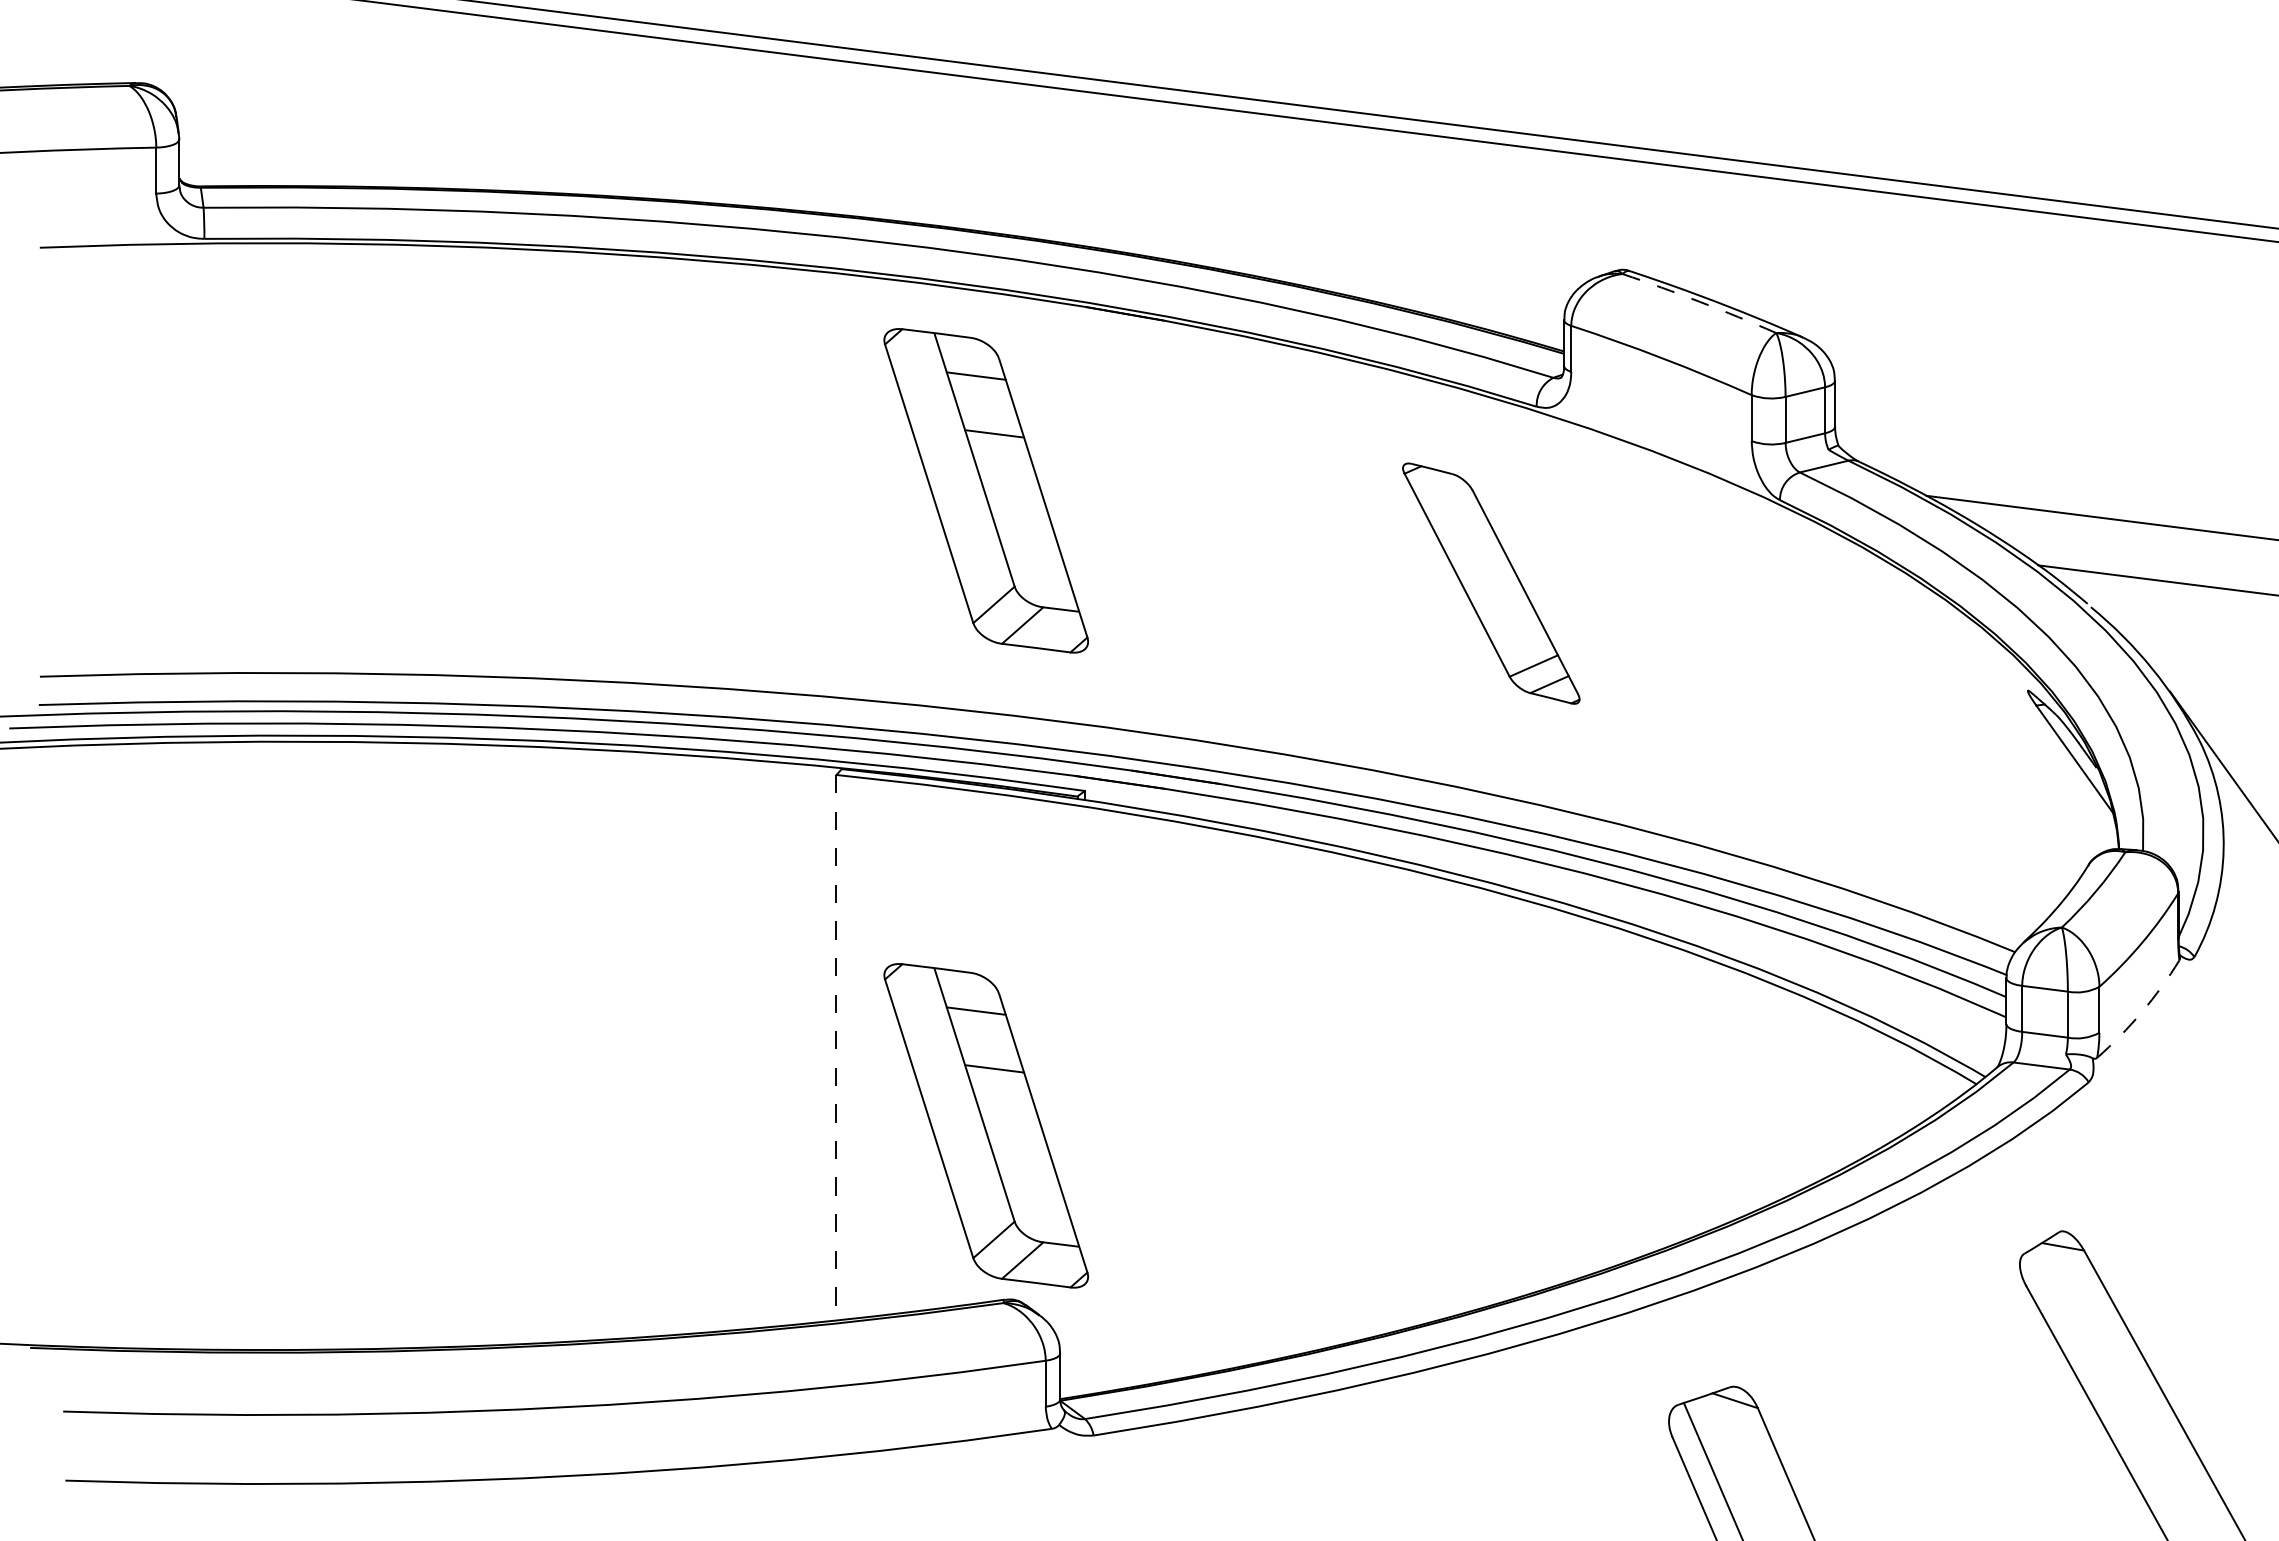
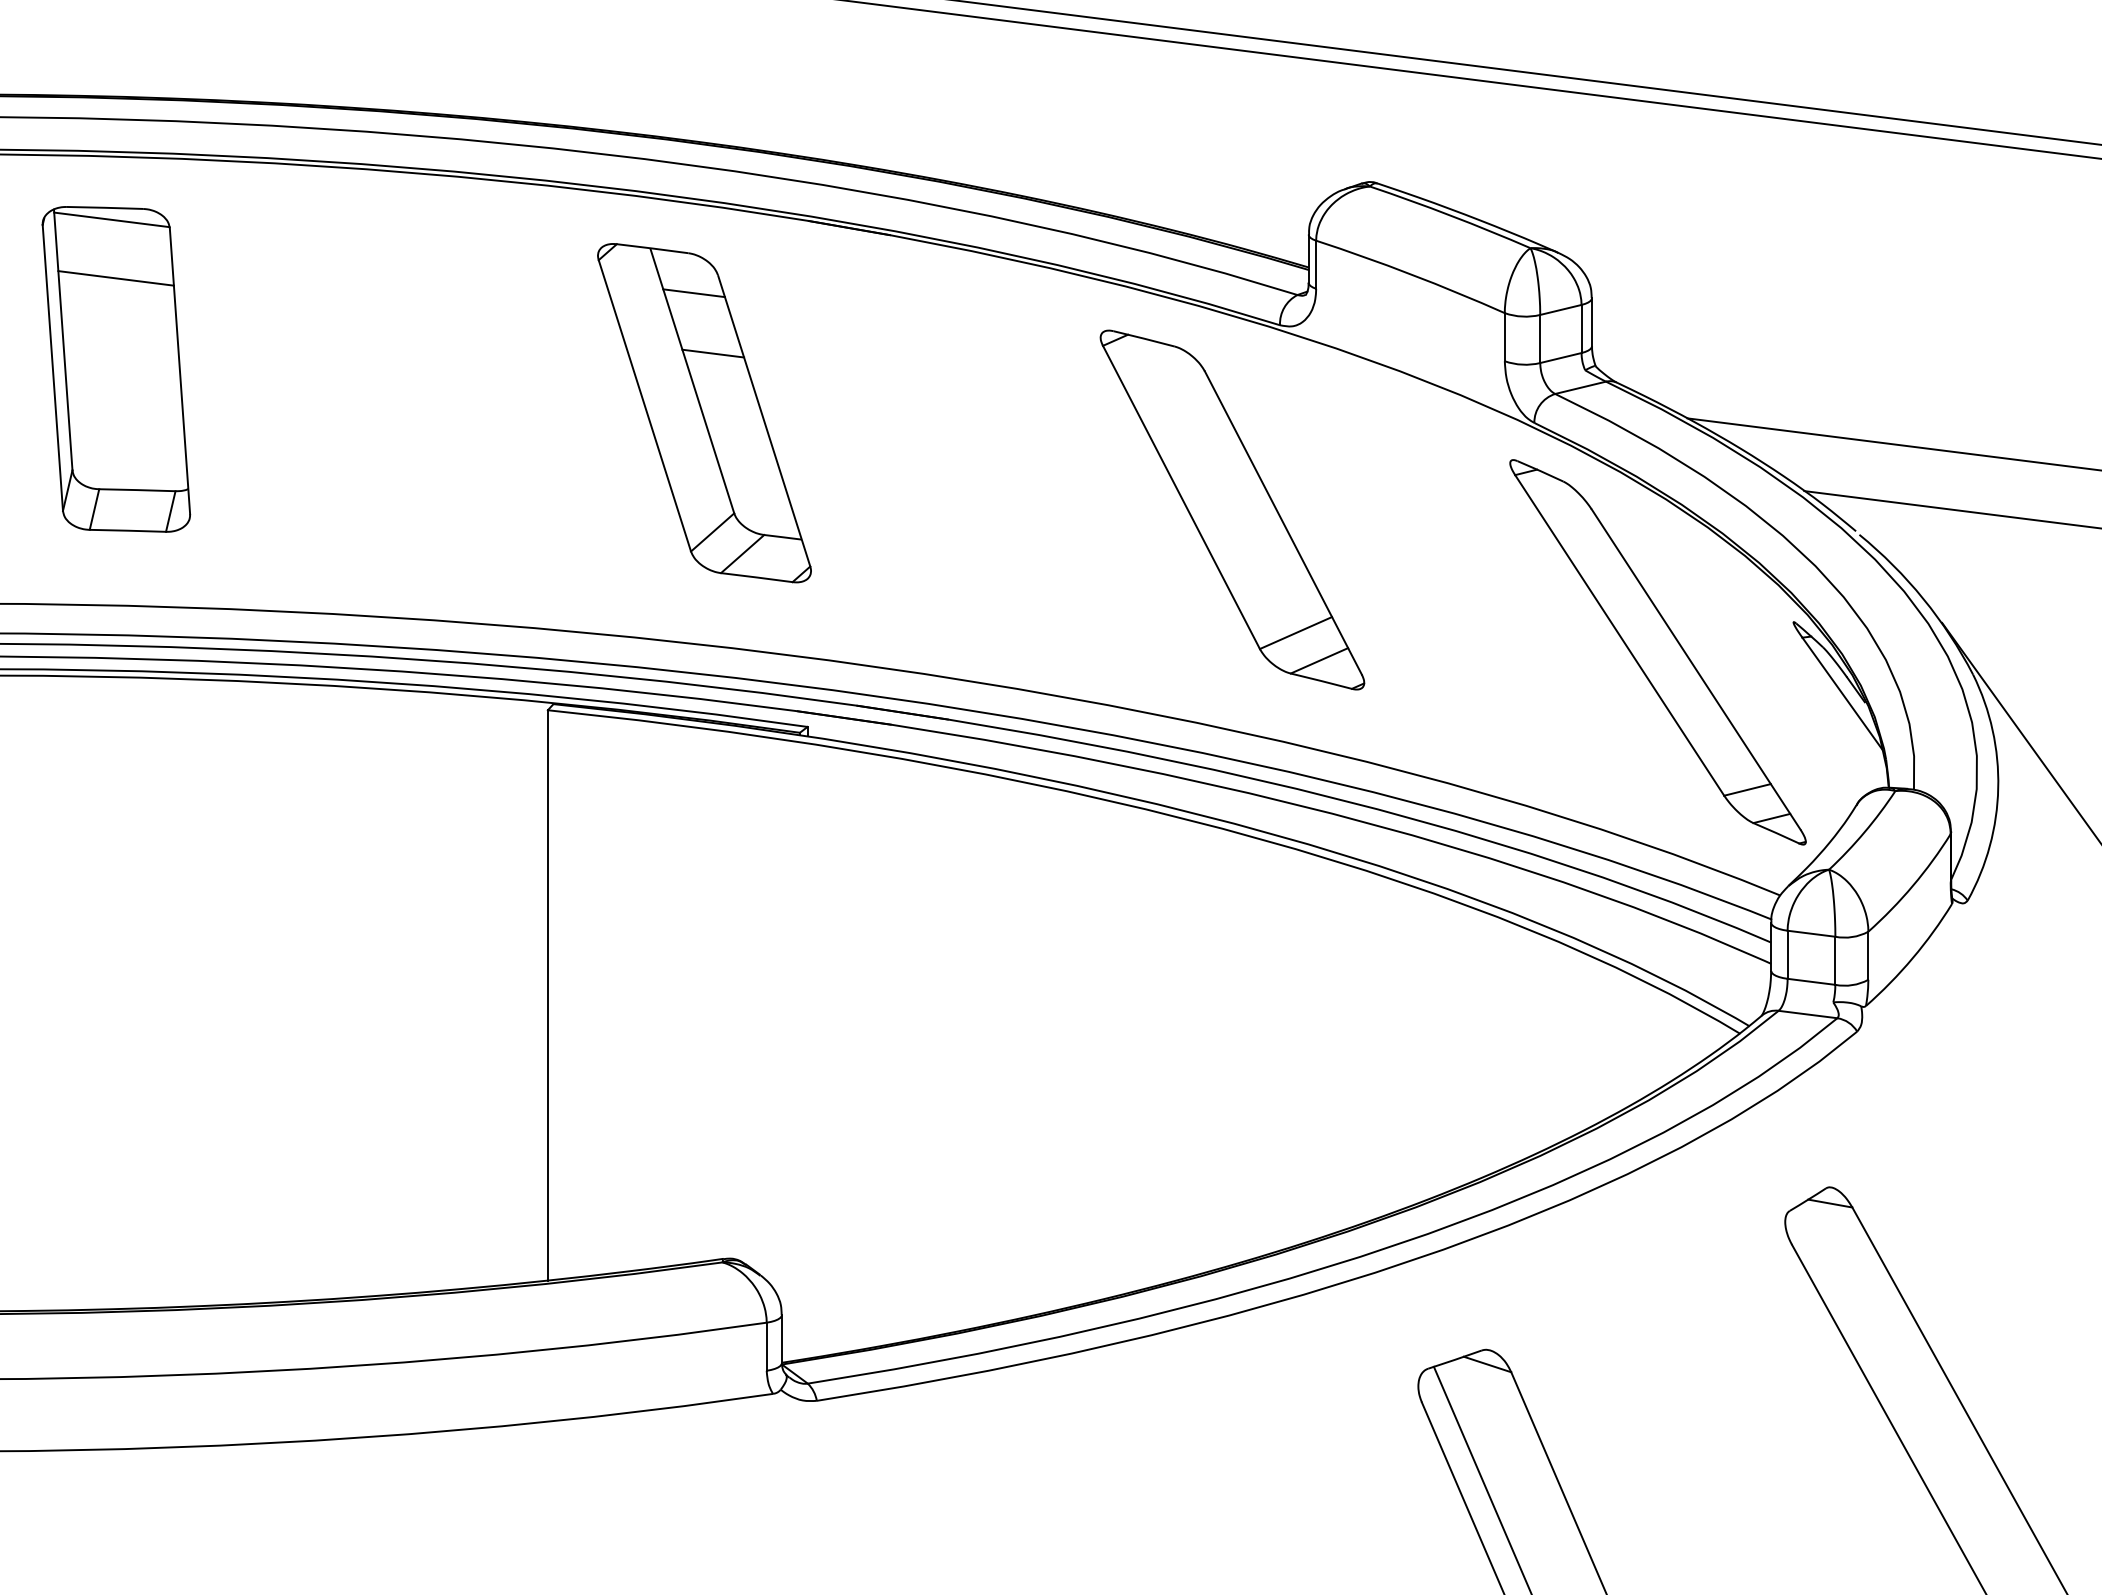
arc: (1700, 301) -> (1451, 215), dashed -> solid
part: (423, 448) -> (116, 368), added
part: (1491, 583) -> (1232, 510), size x1.43
part: (1898, 719) -> (1658, 652), added
arc: (2141, 1012) -> (1912, 958), dashed -> solid
line: (836, 1047) -> (547, 995), dashed -> solid
part: (986, 1125) -> (704, 1076), removed

